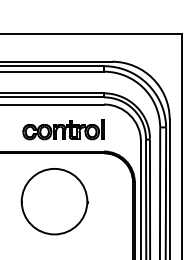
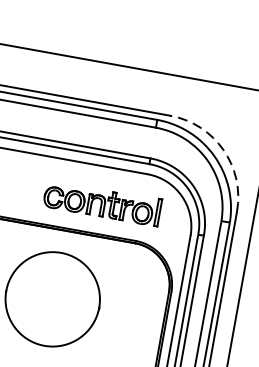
arc: (152, 78) -> (223, 149), solid -> dashed
part: (63, 129) -> (102, 202), moved

